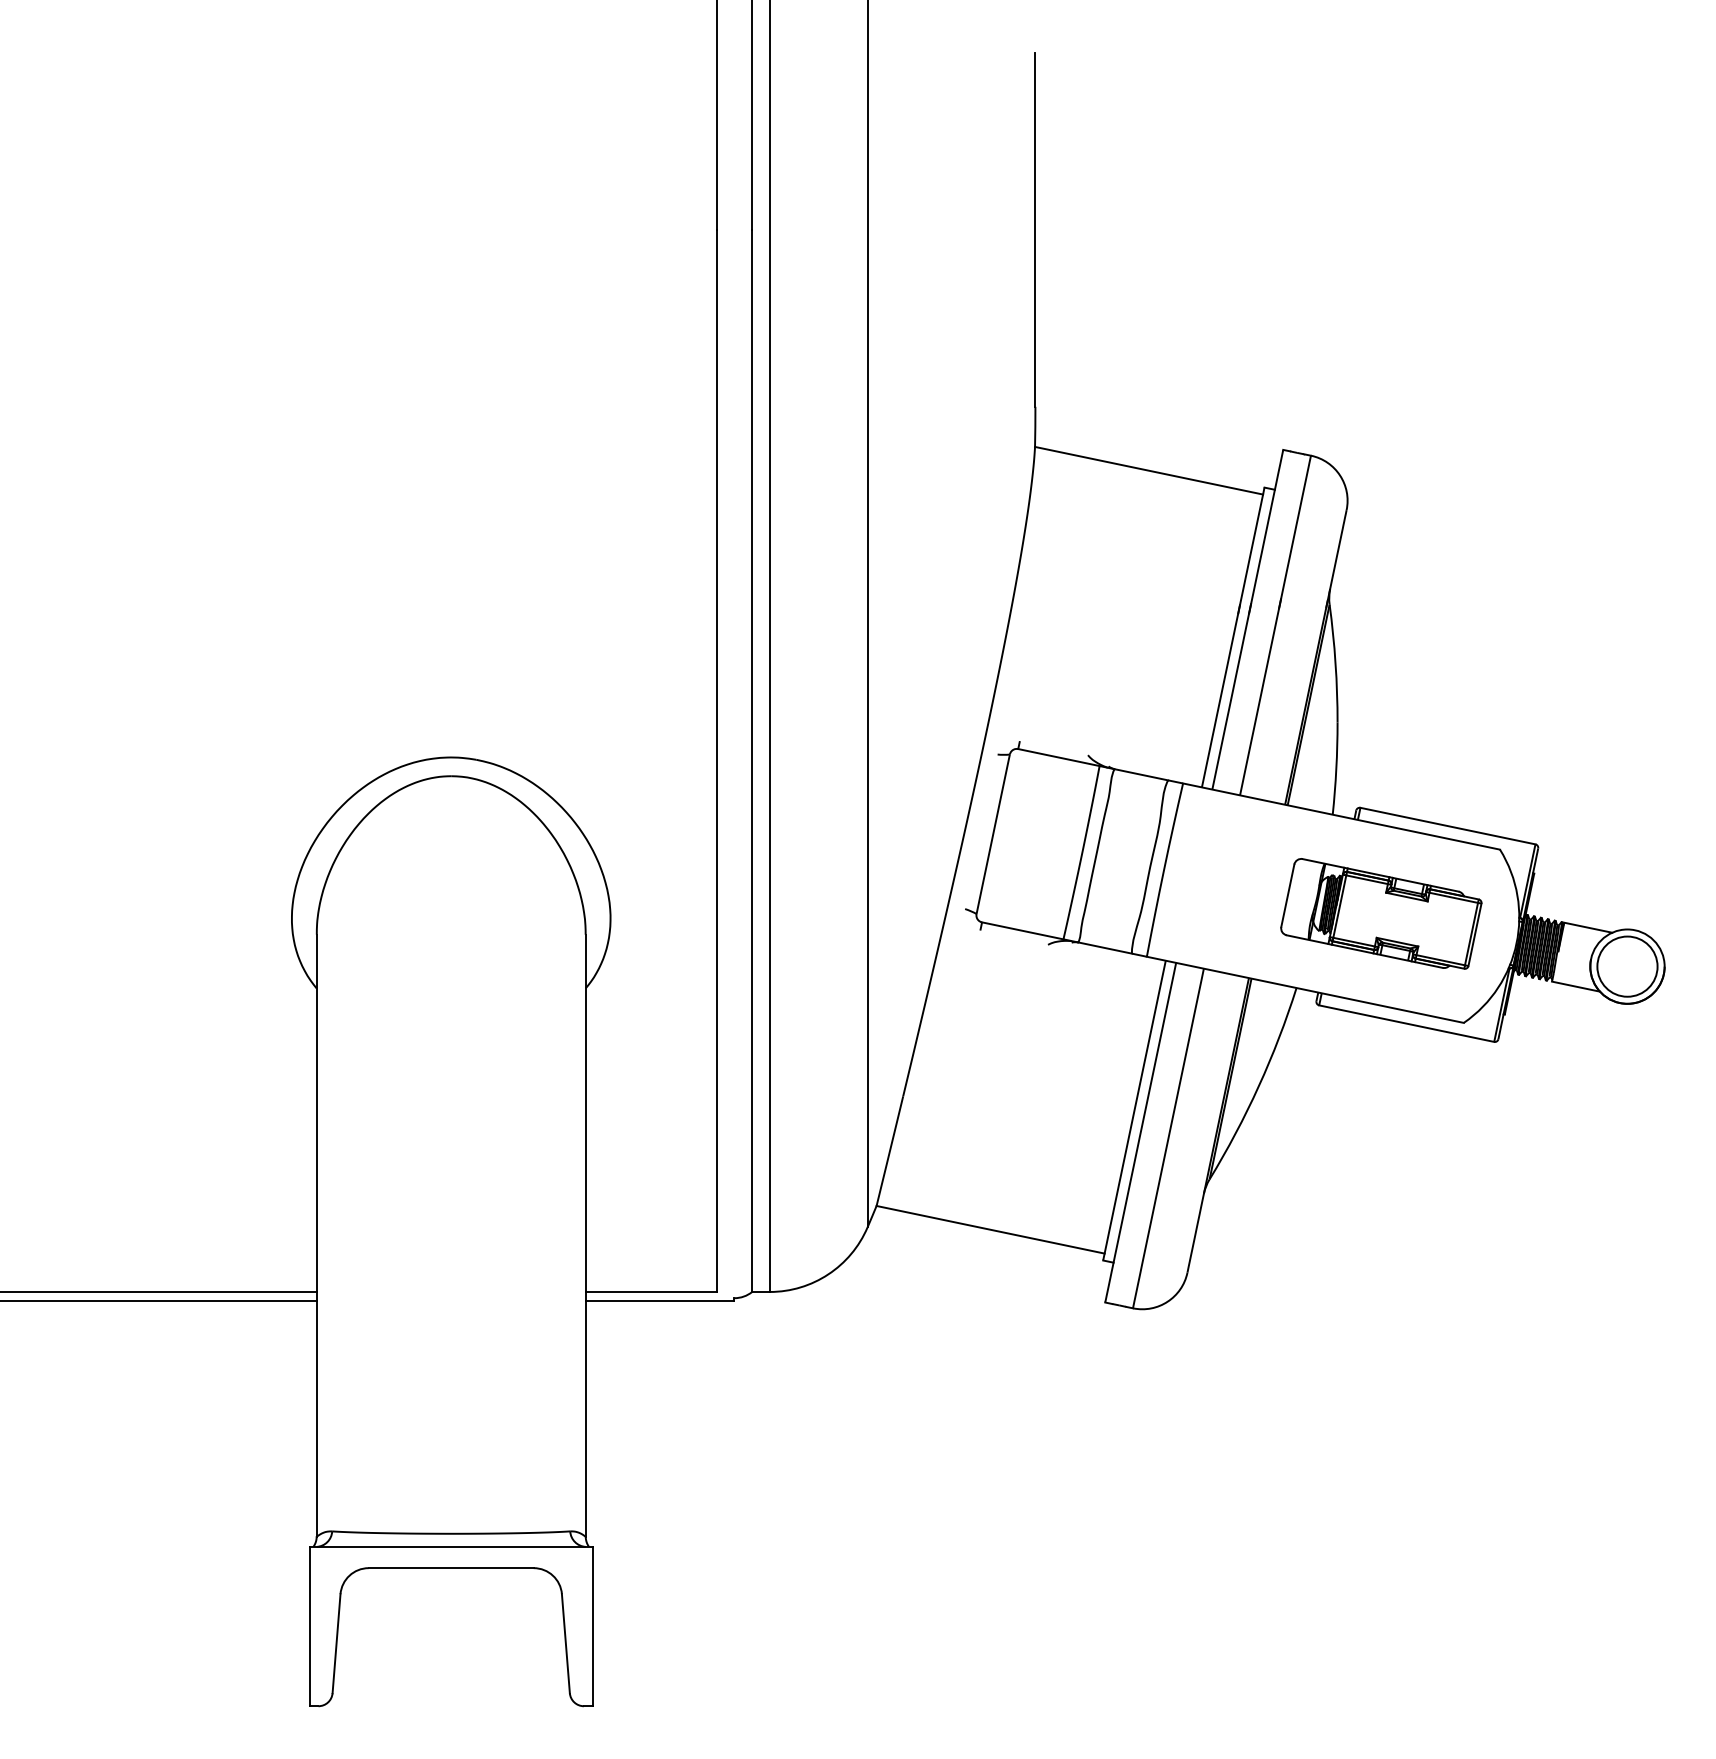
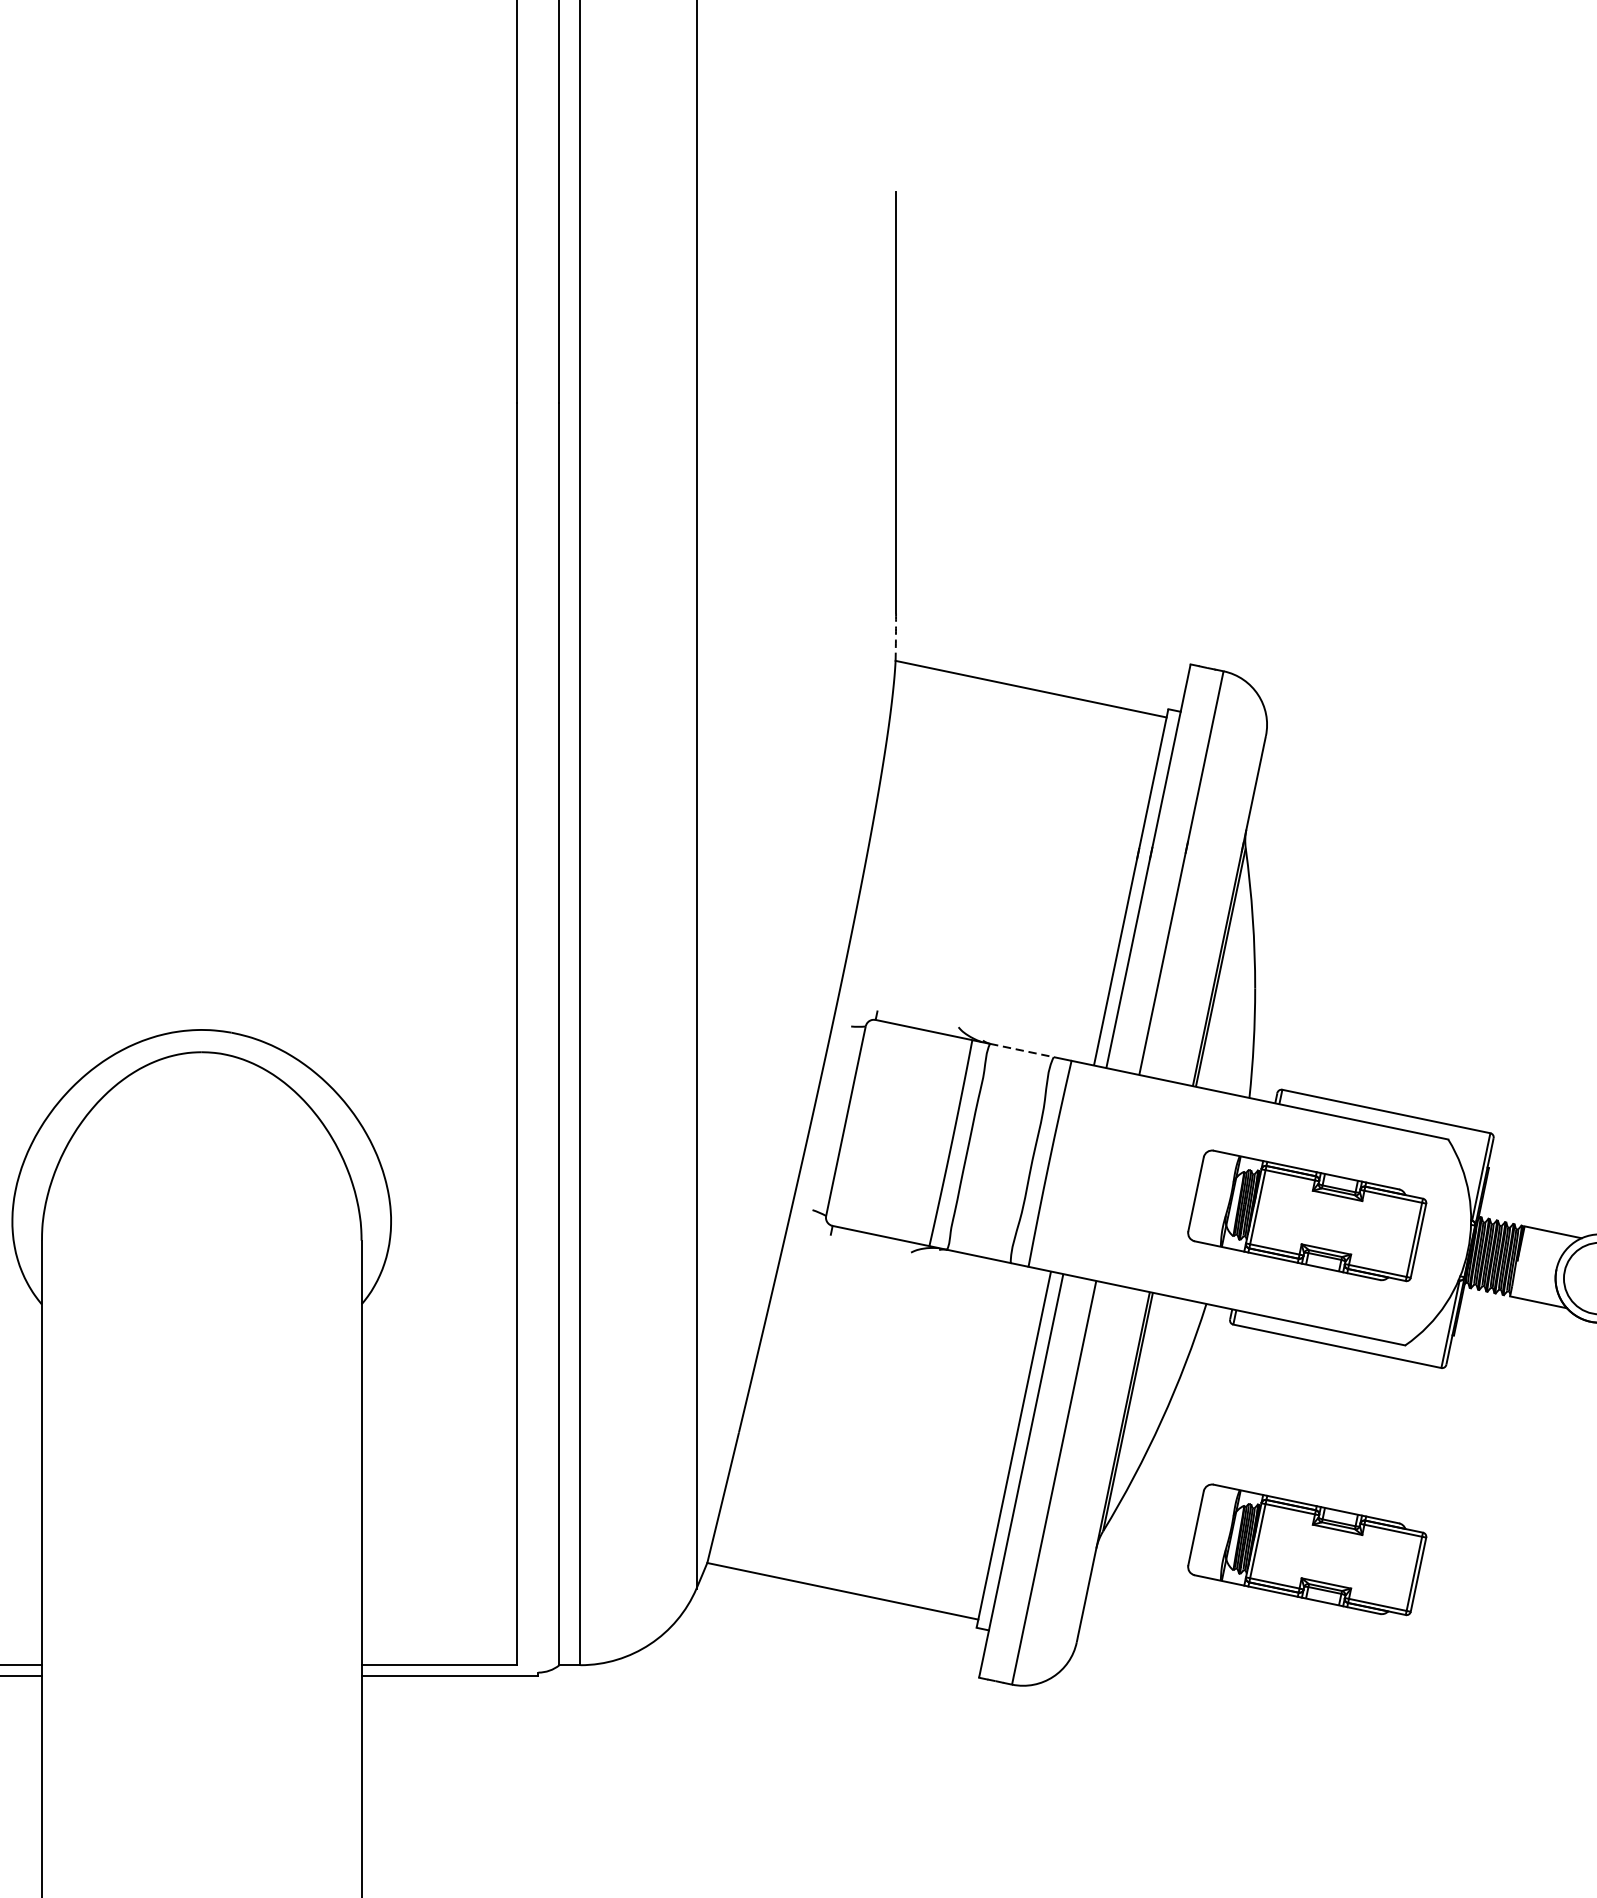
arc: (1035, 426) -> (896, 636), solid -> dashed
line: (1141, 774) -> (1022, 1050), solid -> dashed
part: (1381, 1194) -> (1307, 1549), added

